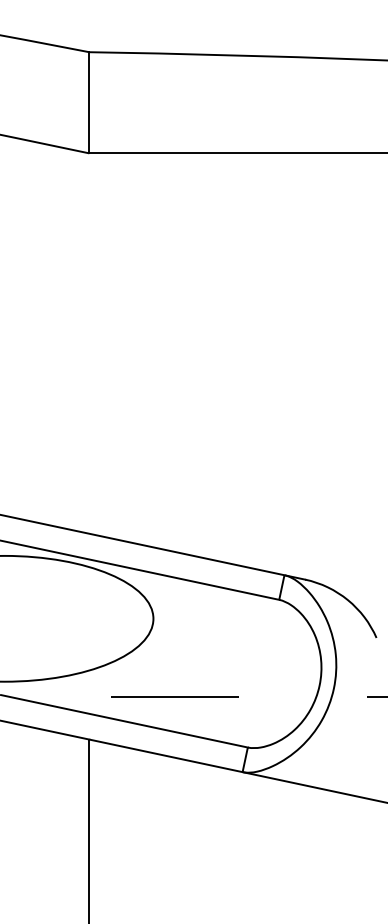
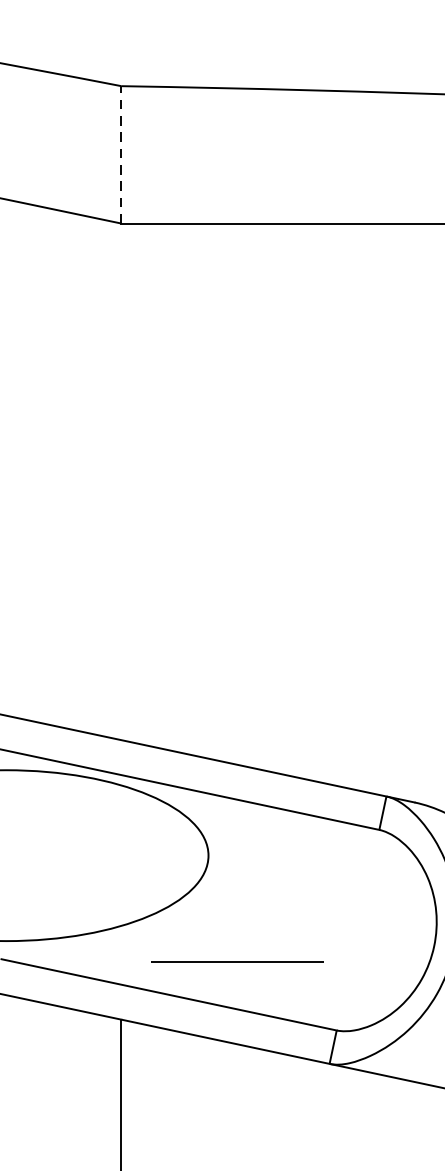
line: (89, 102) -> (121, 154), solid -> dashed

